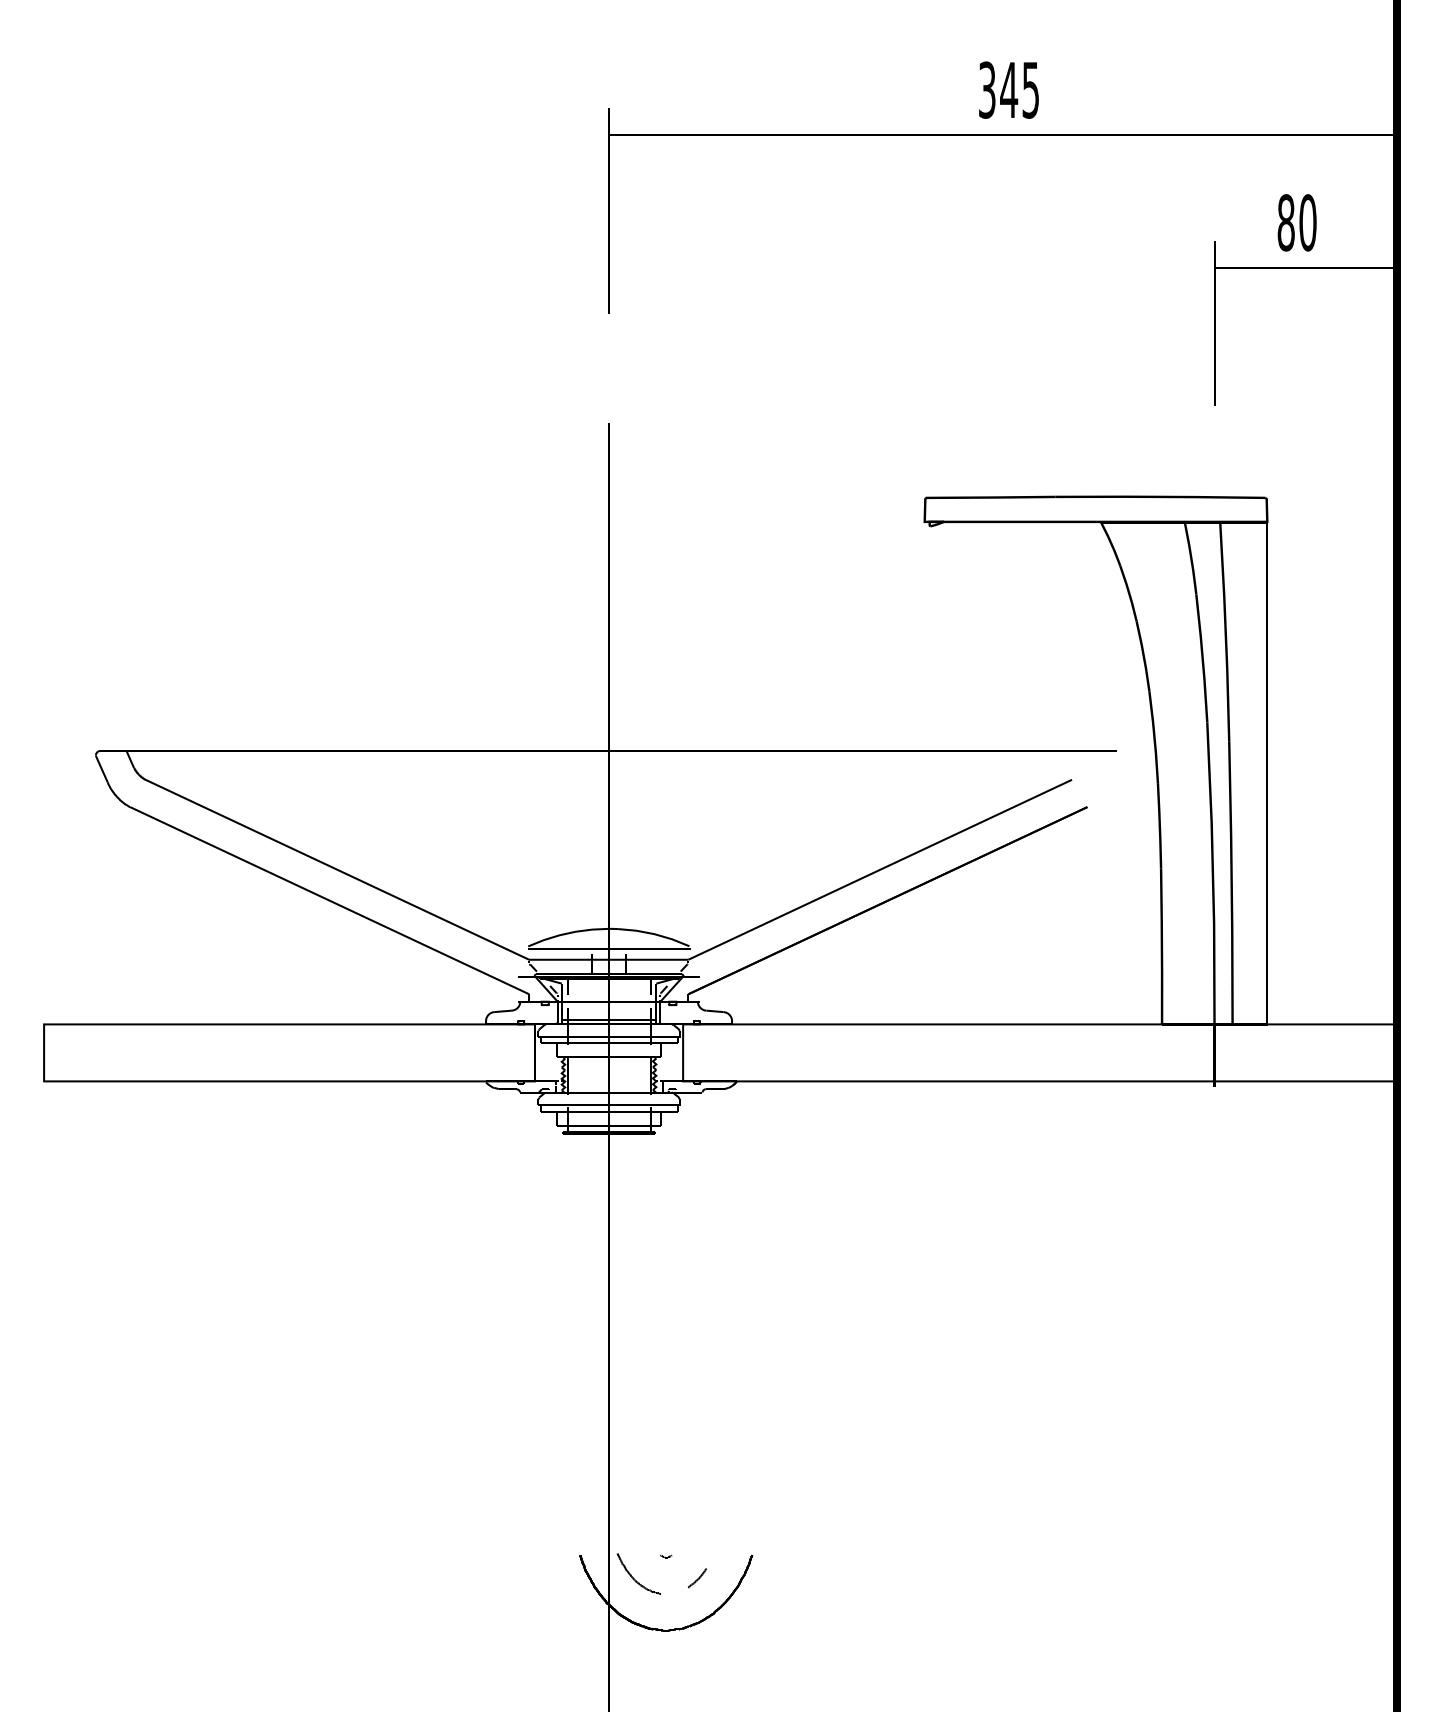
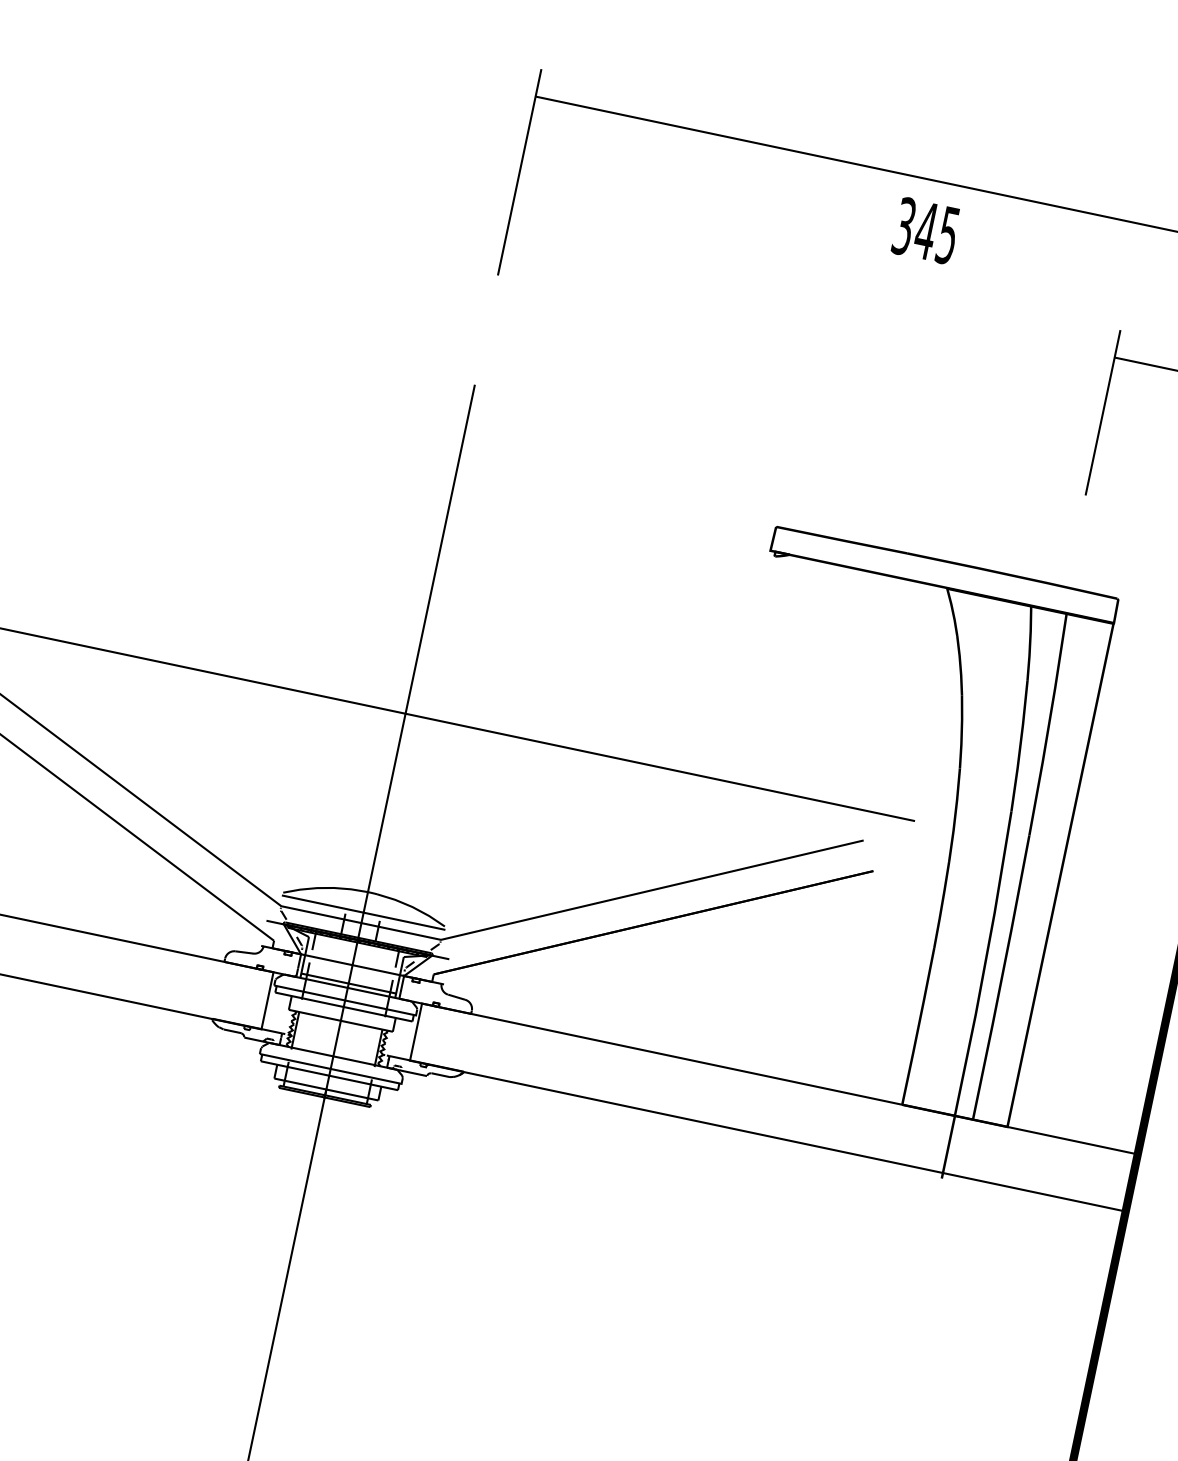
text: (1008, 89) -> (925, 230), moved

